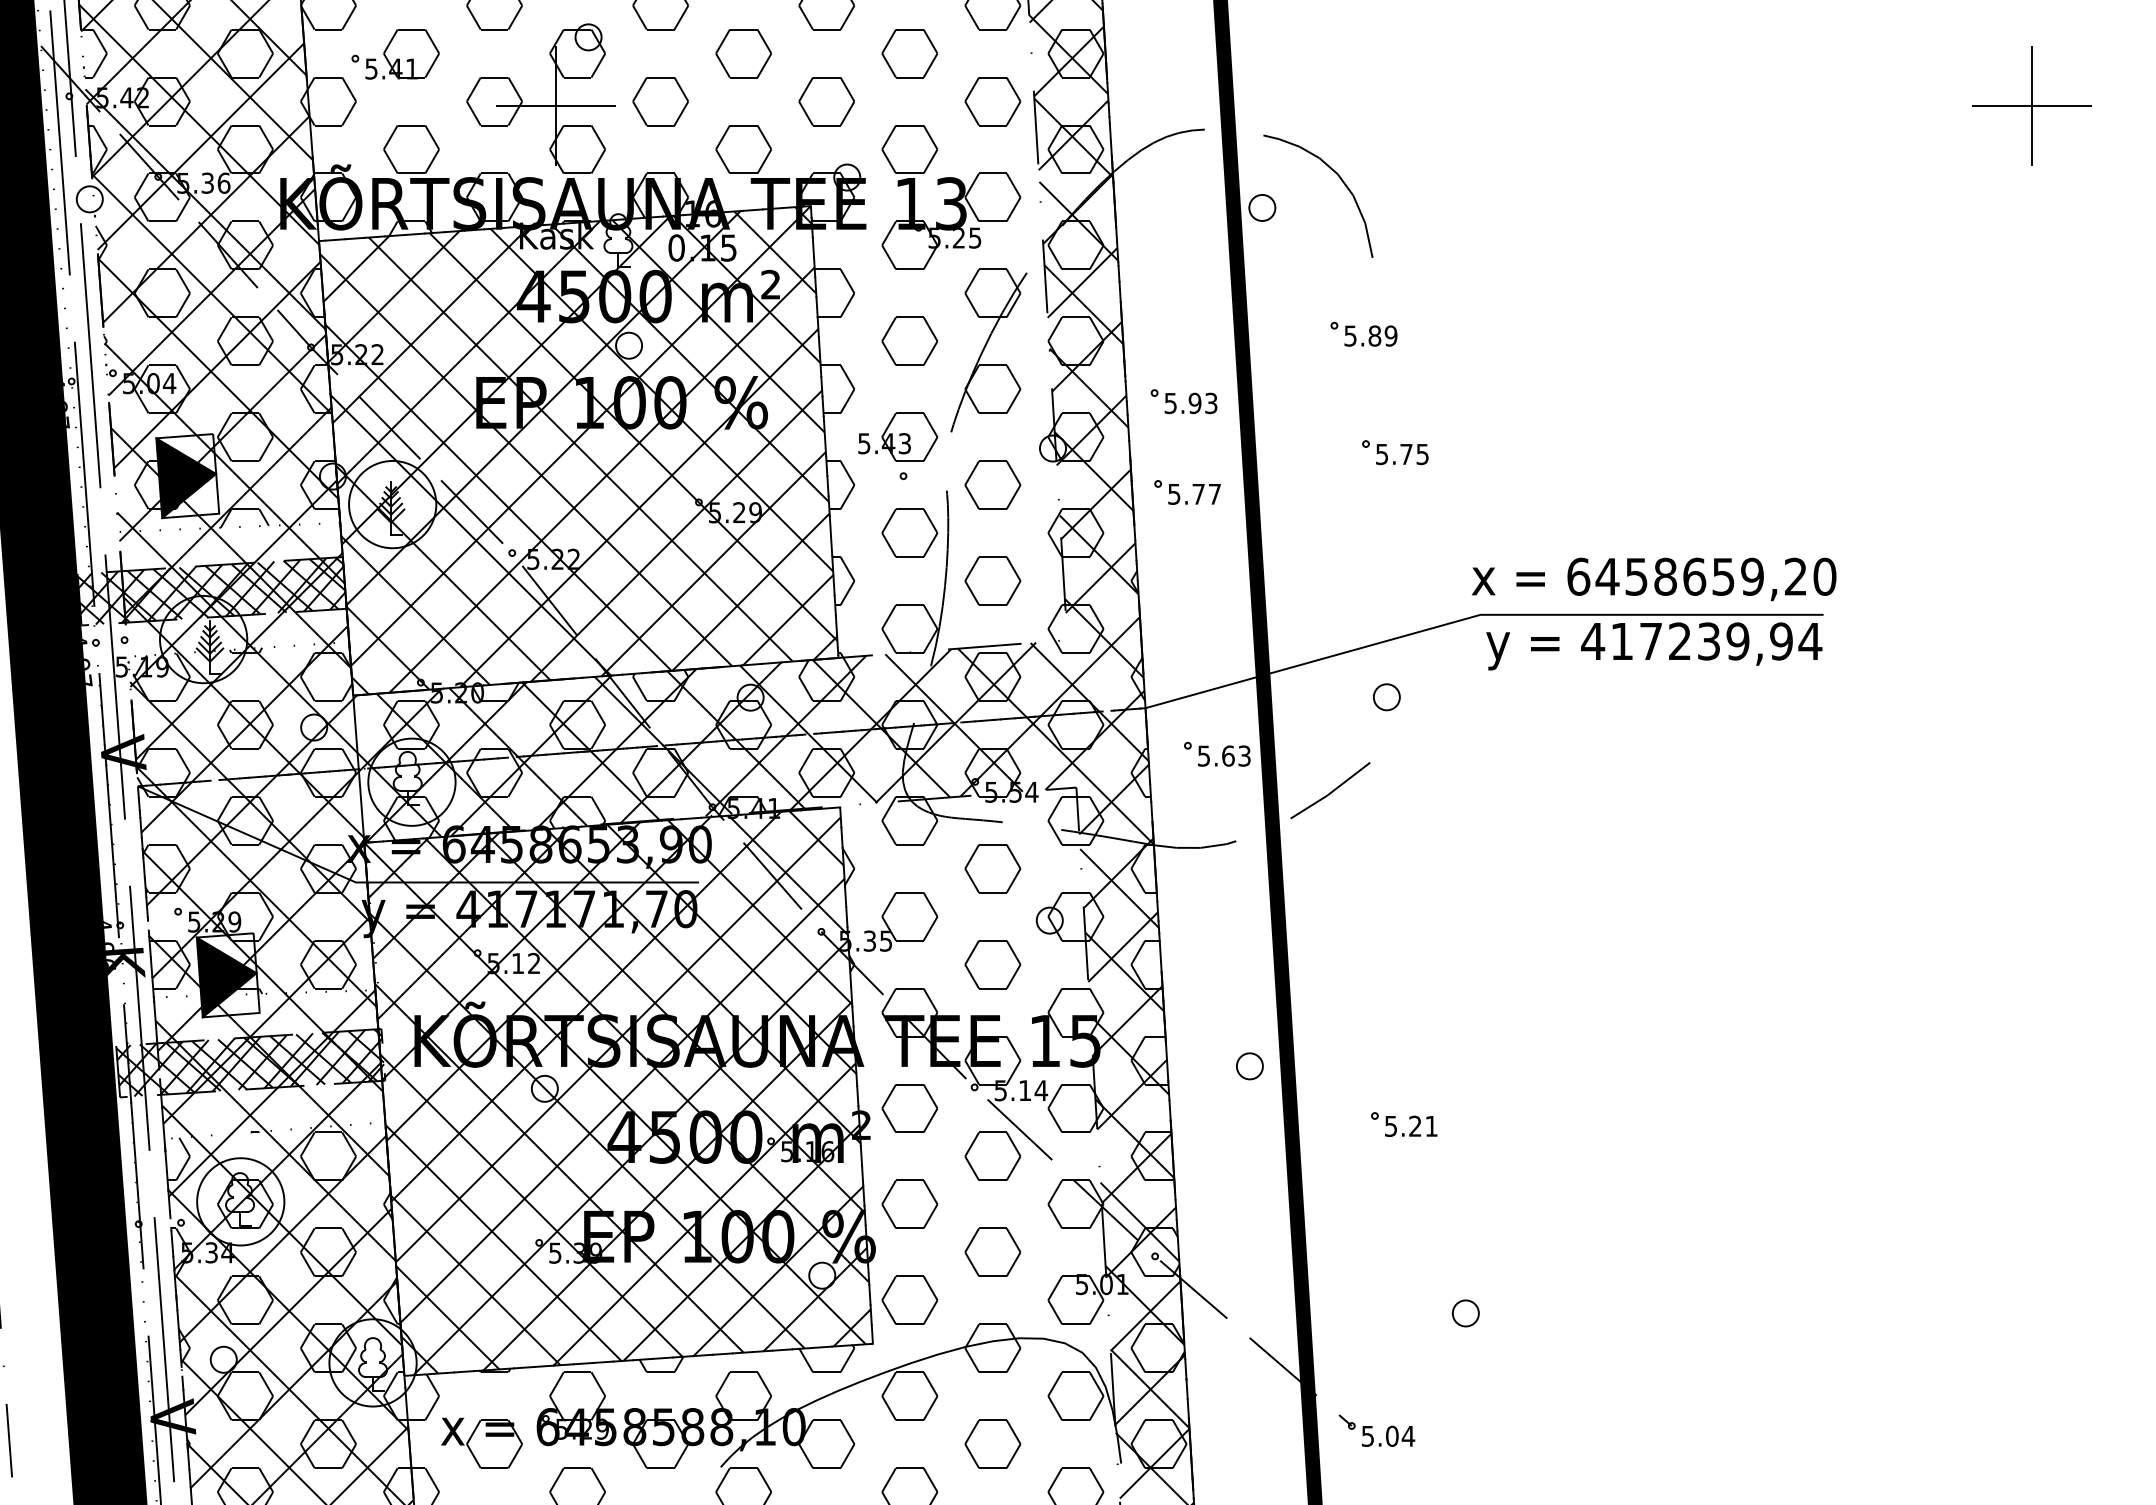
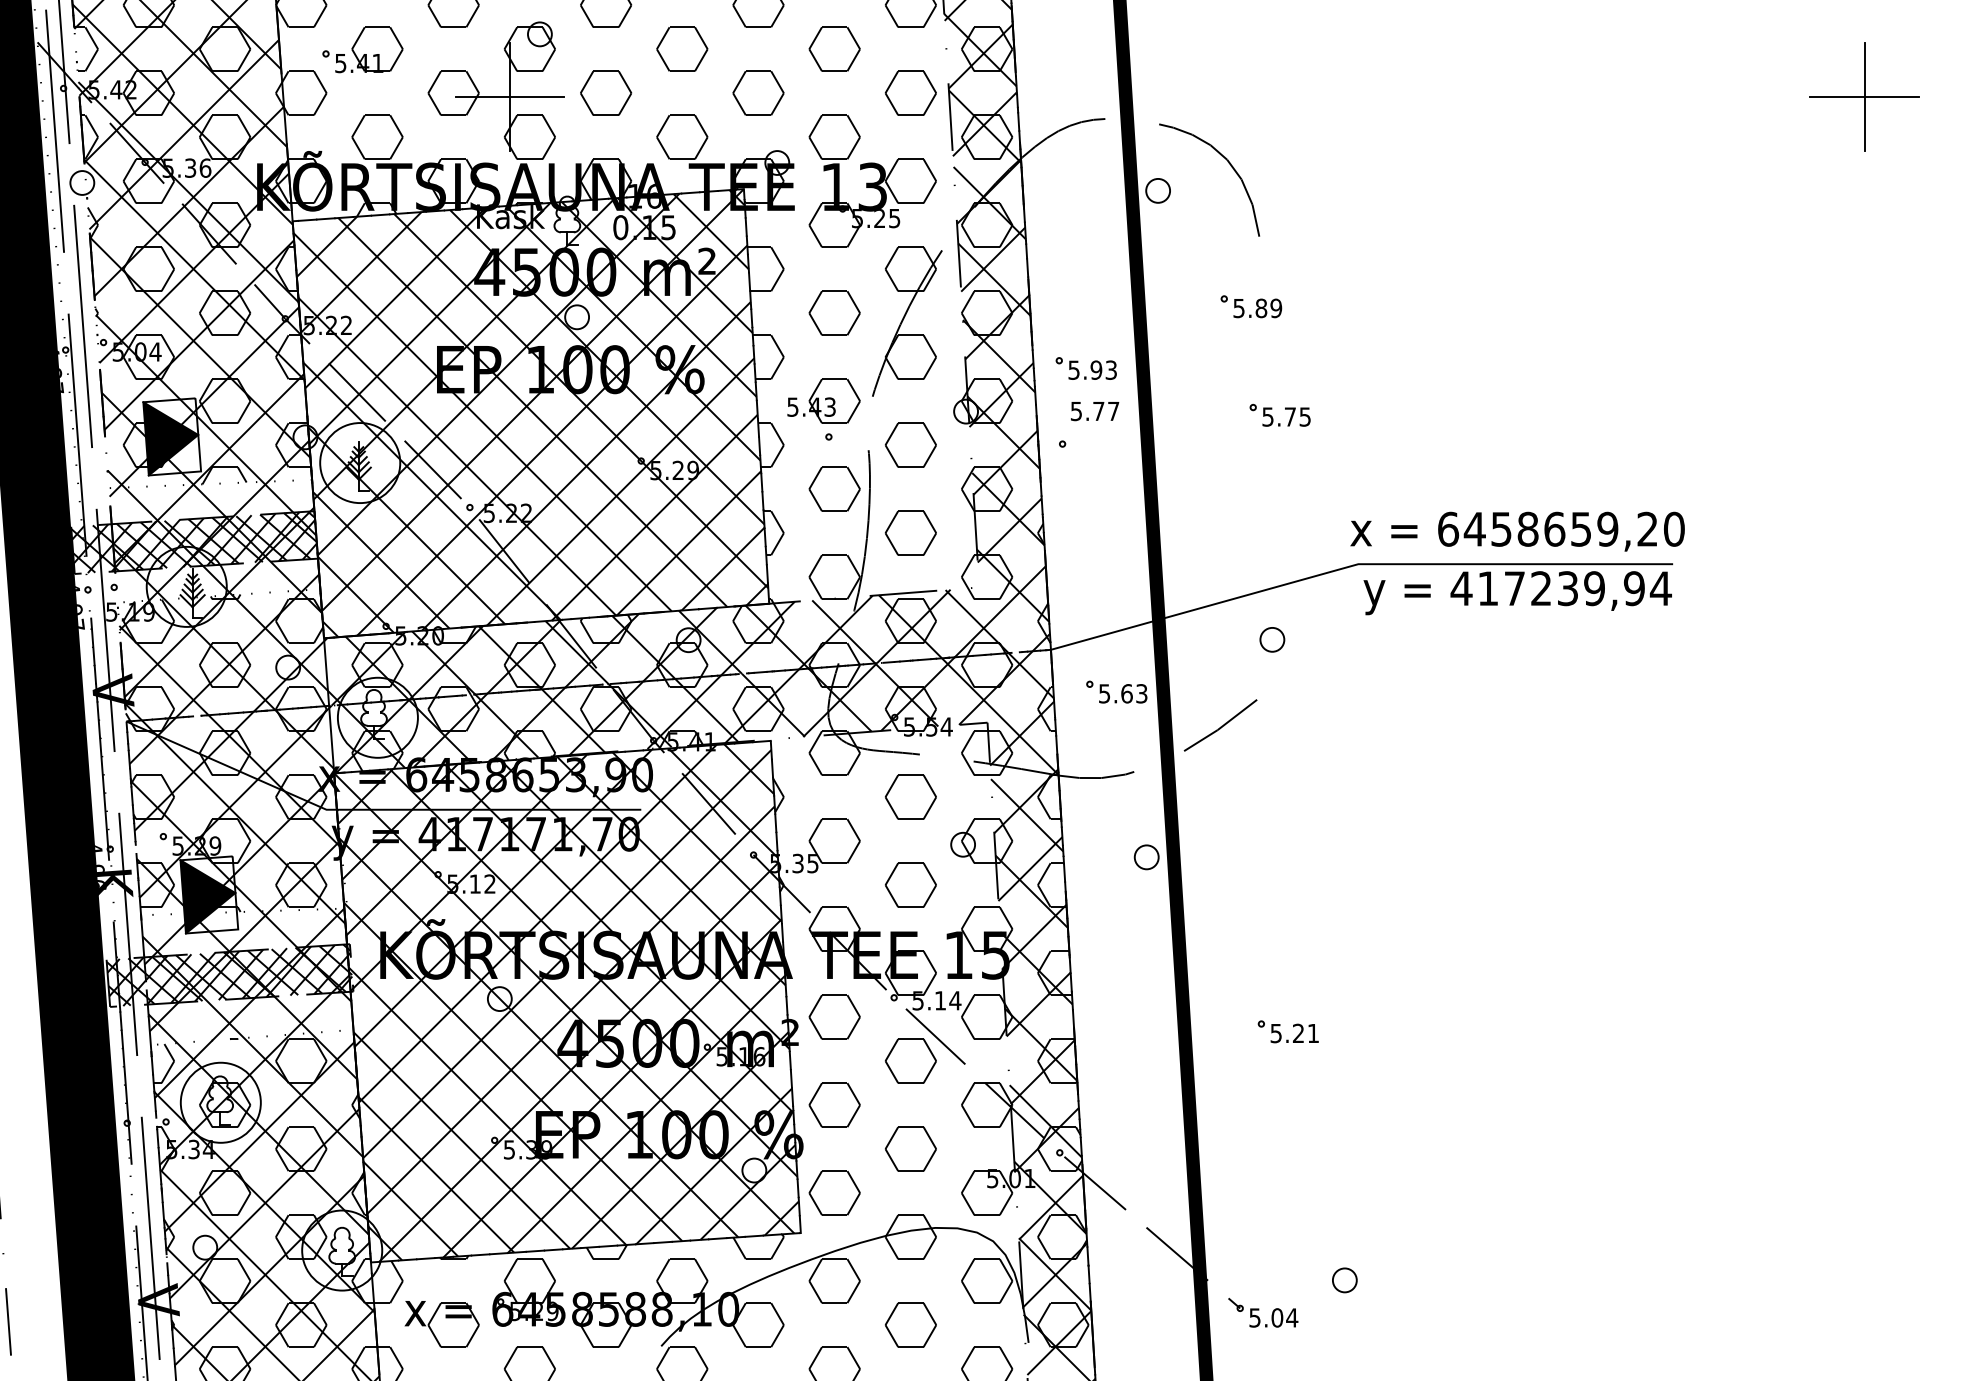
text: (1194, 494) -> (1094, 411), moved
part: (1249, 1066) -> (1146, 857), moved
part: (1465, 1313) -> (1344, 1280), moved

